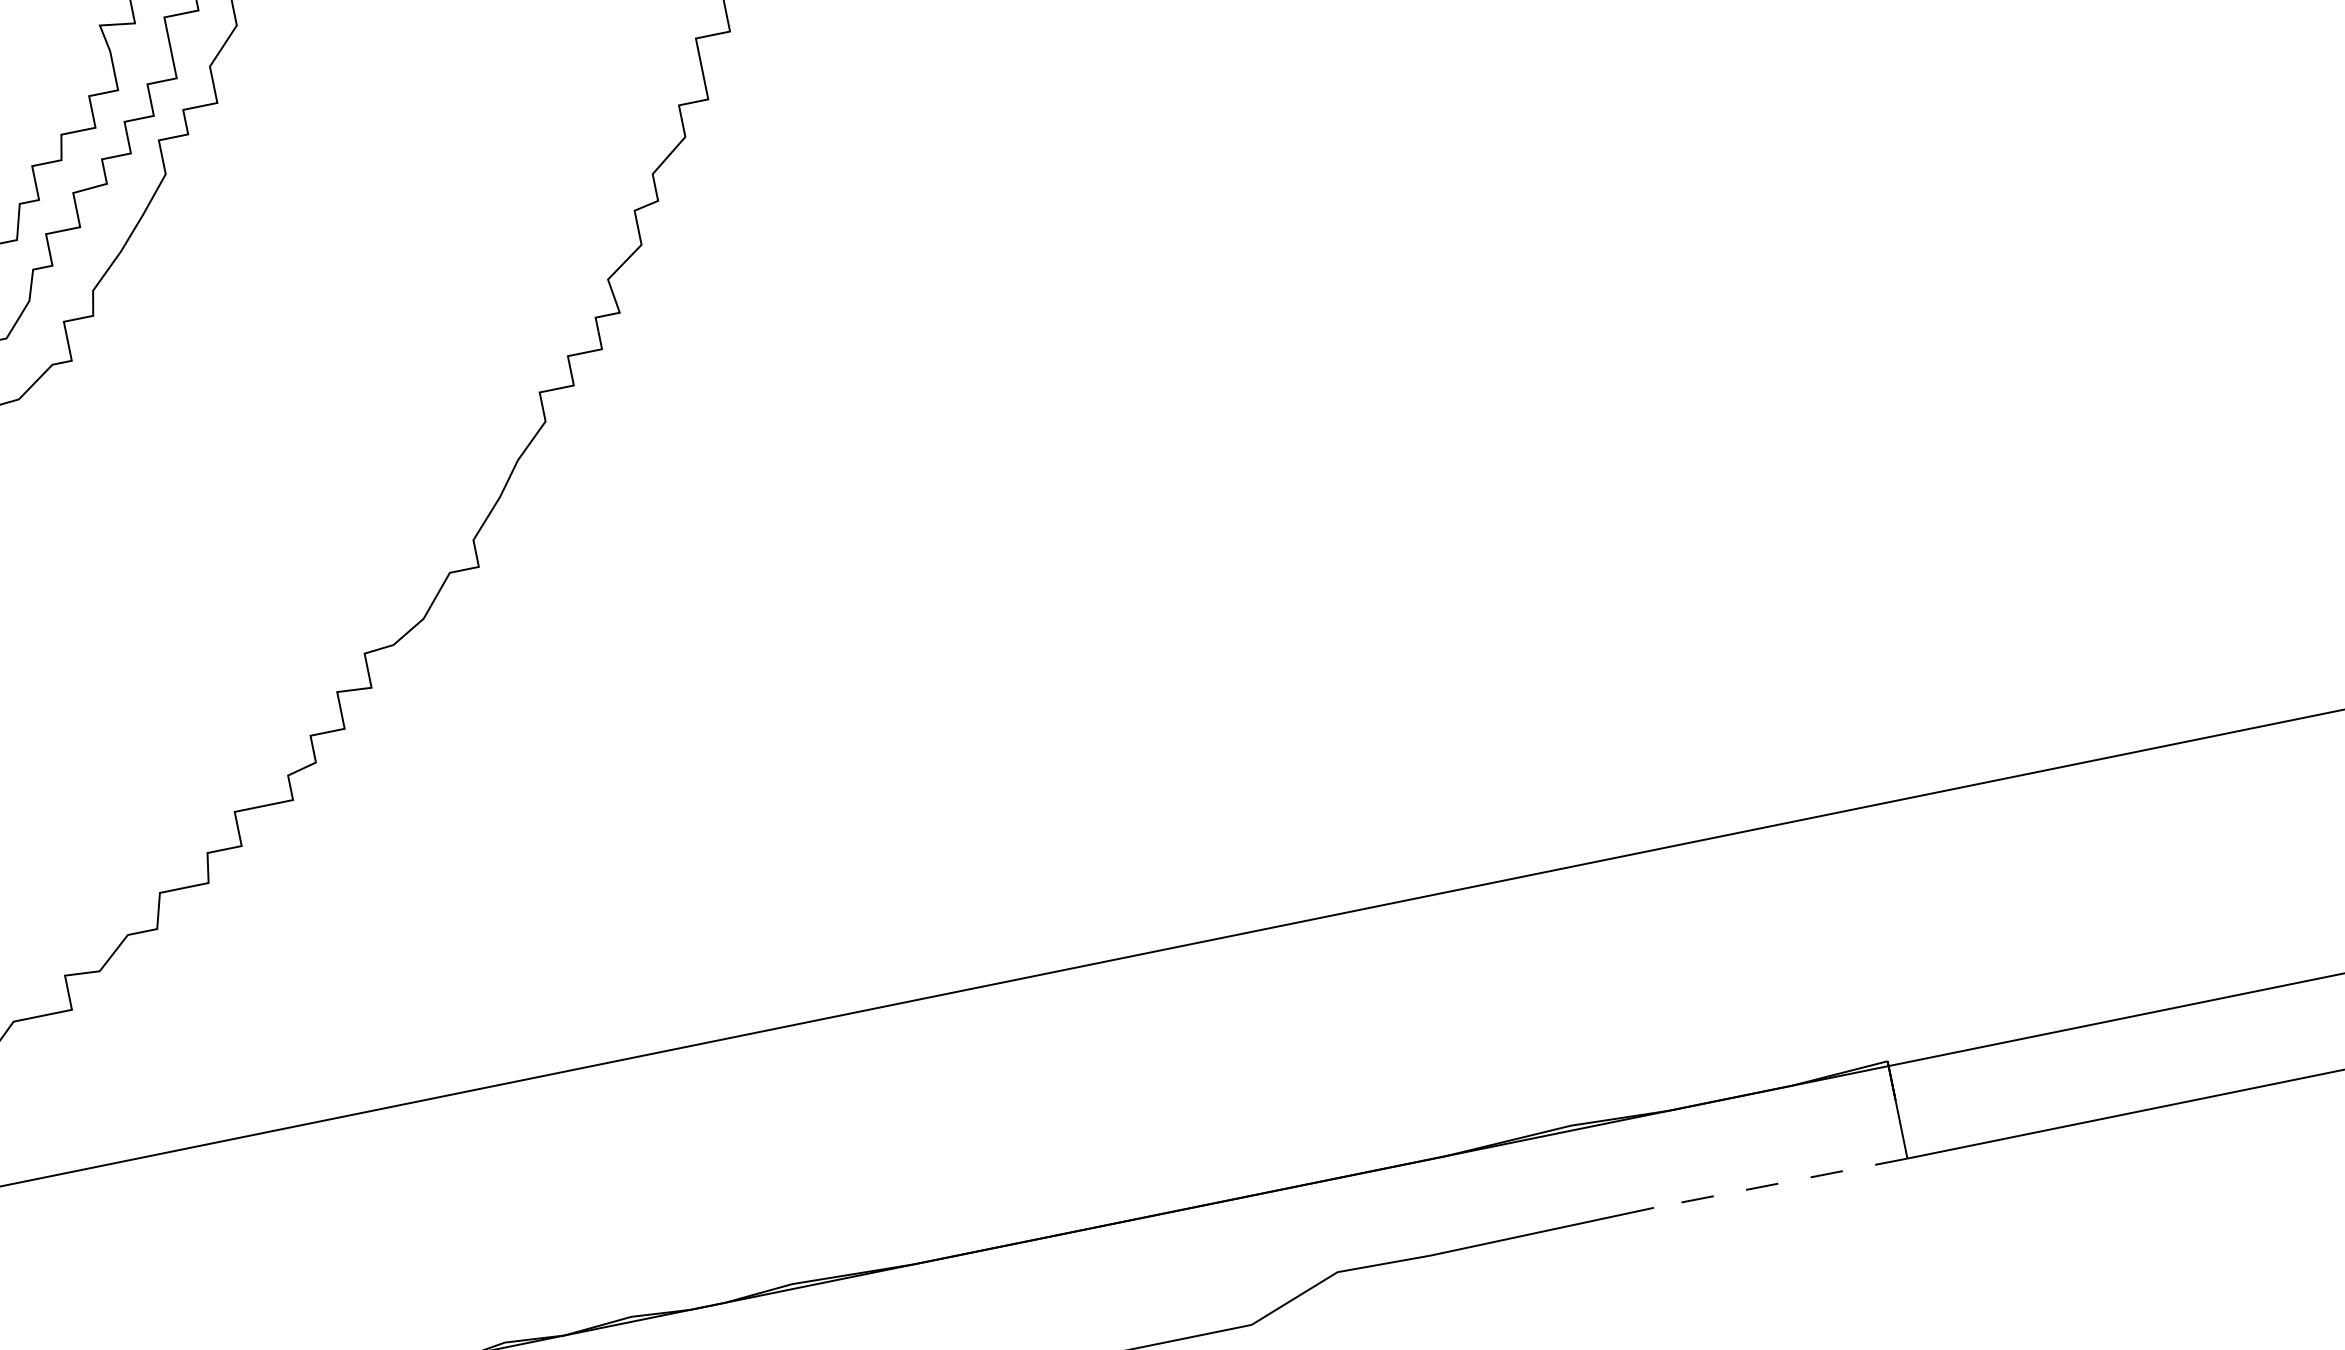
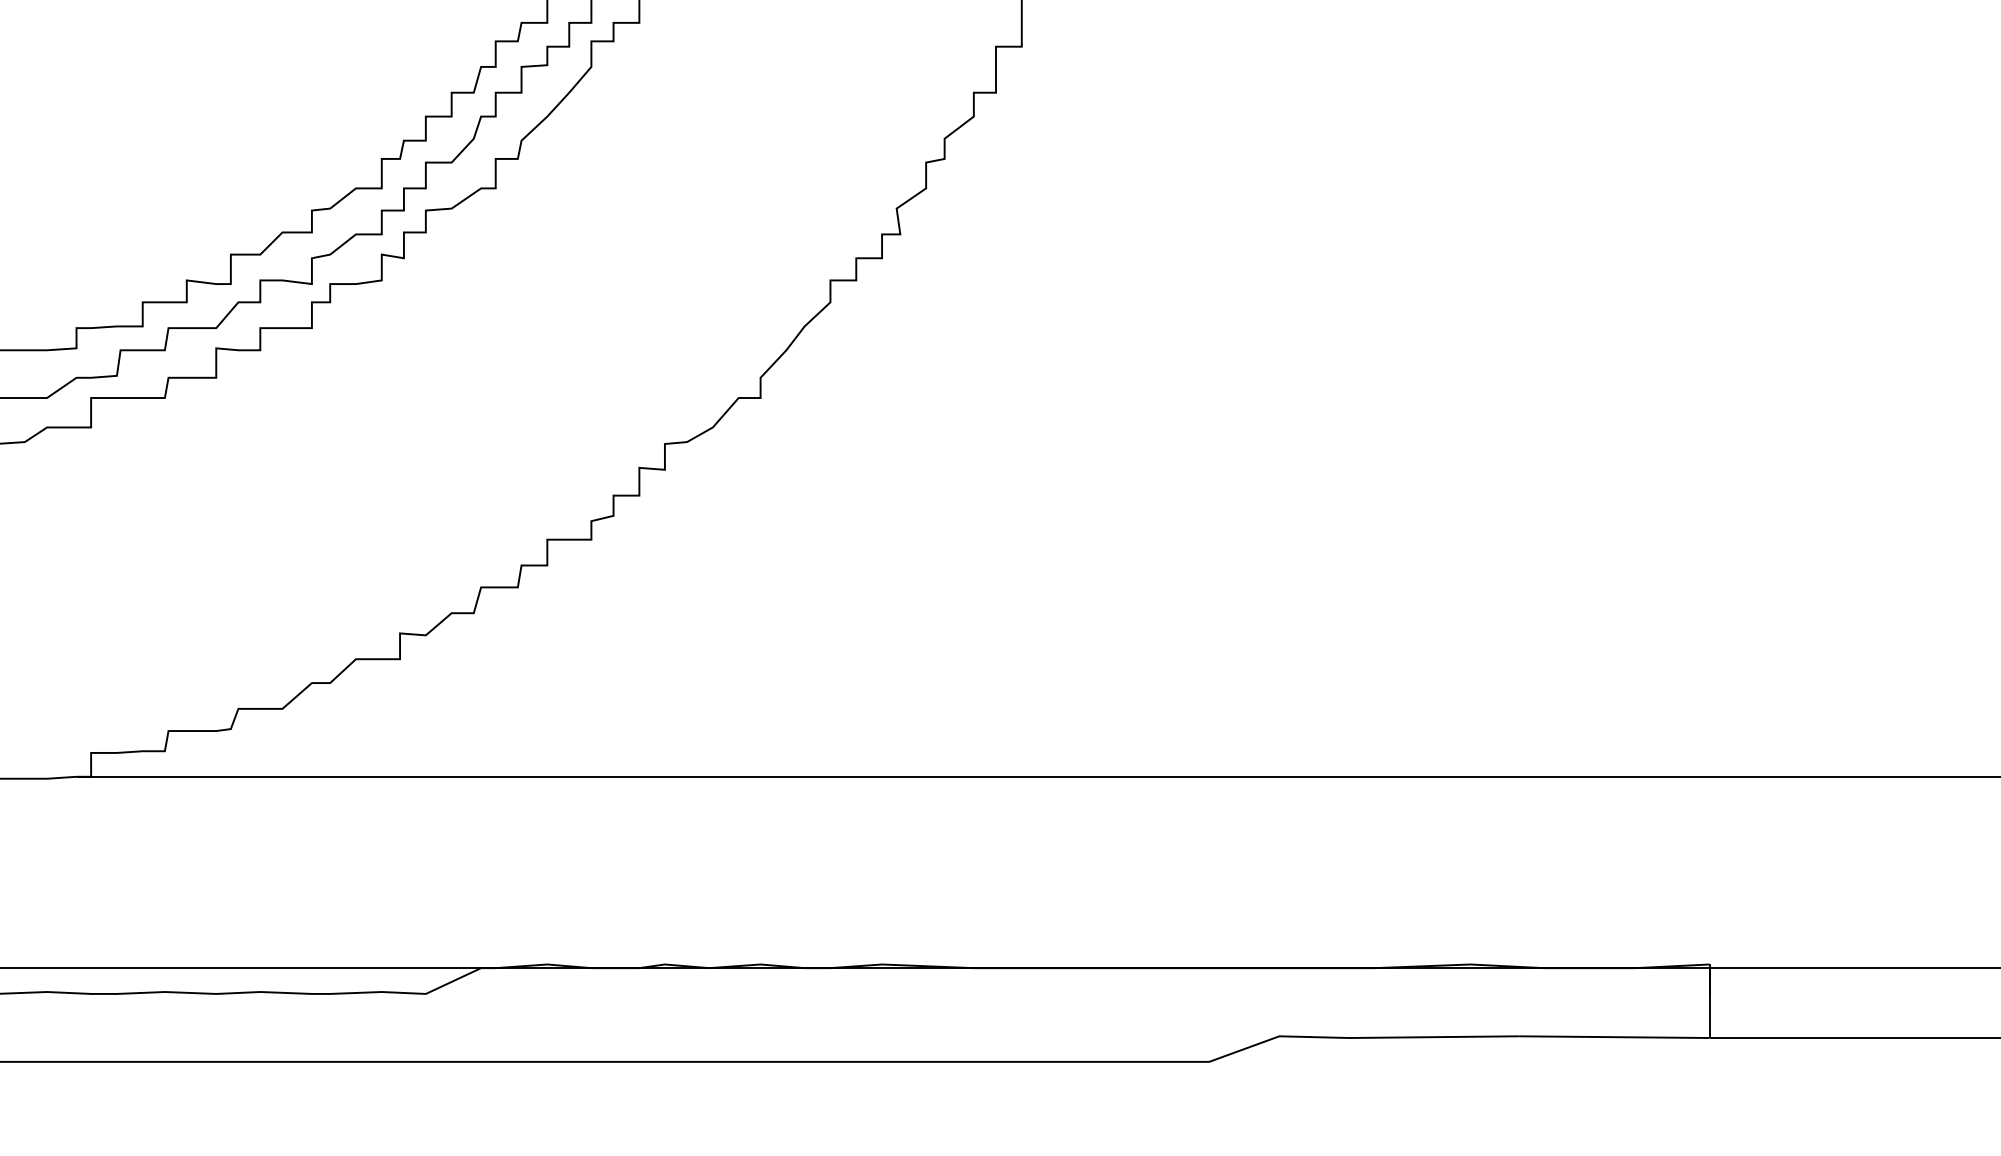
line: (1780, 1183) -> (1613, 1037), dashed -> solid

